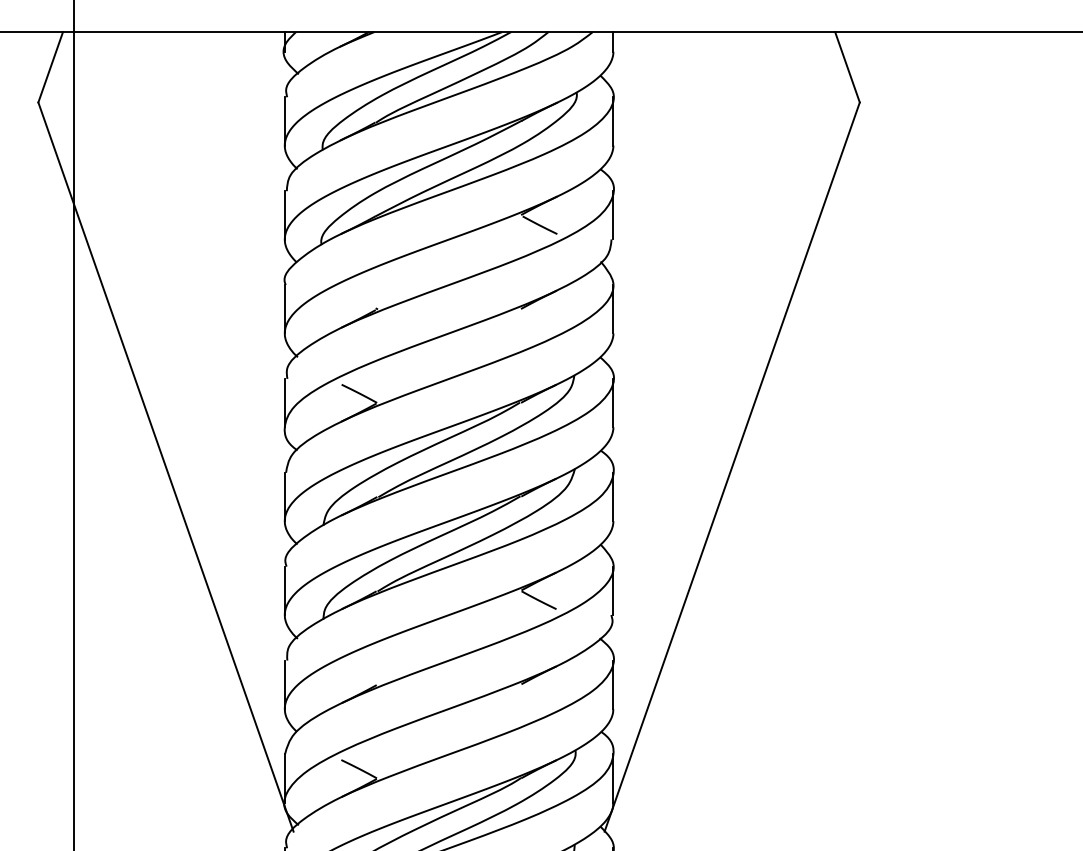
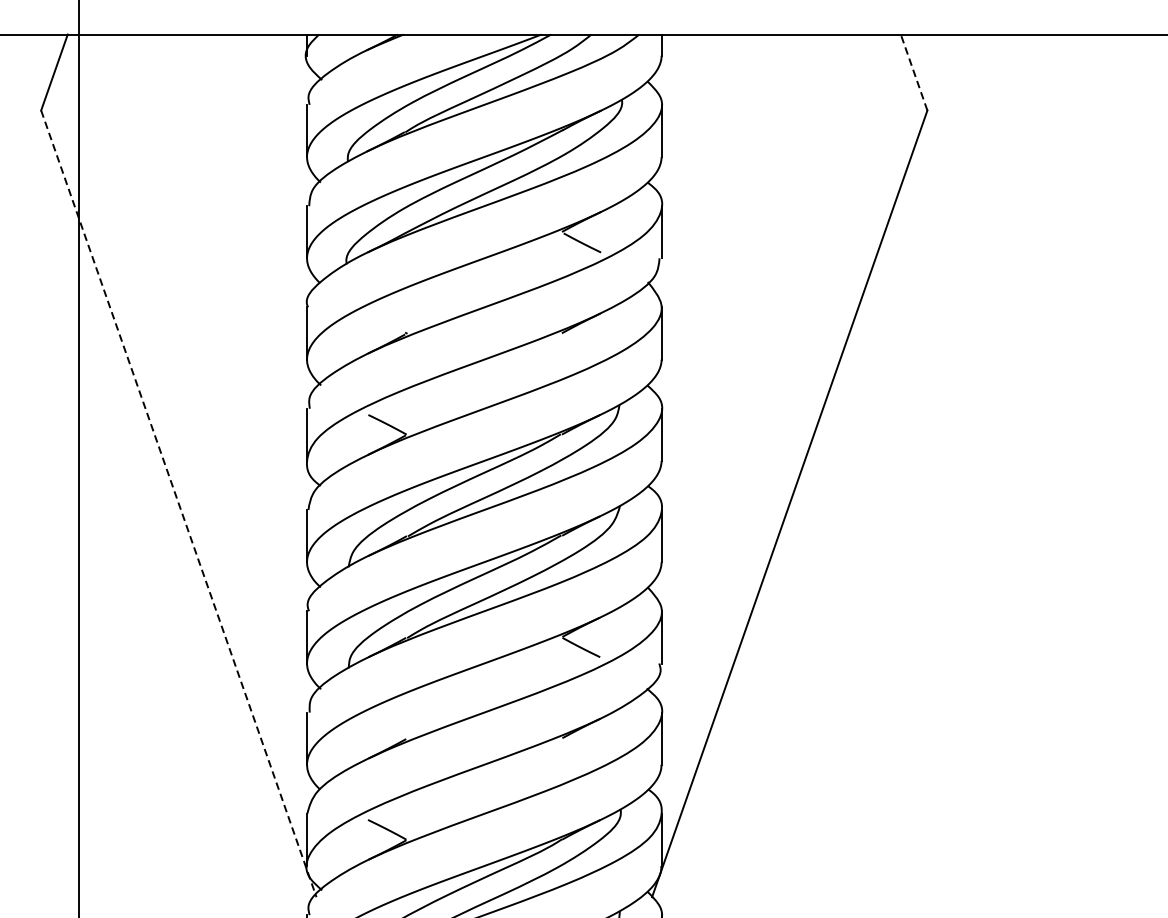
line: (847, 66) -> (914, 71), solid -> dashed
line: (166, 467) -> (179, 504), solid -> dashed

